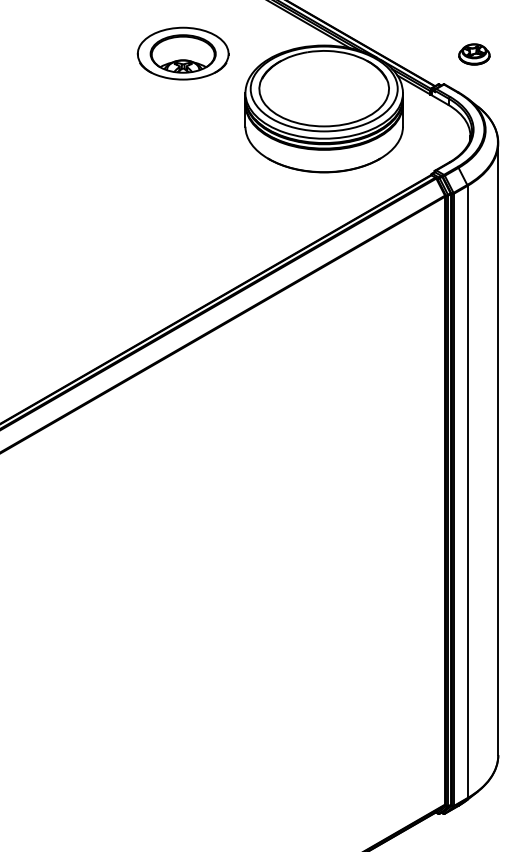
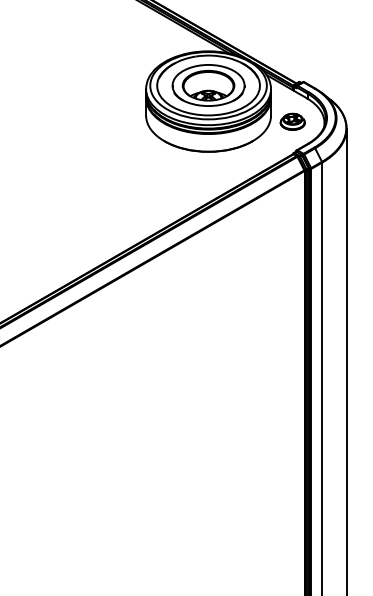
part: (182, 53) -> (208, 85), moved
part: (474, 54) -> (292, 121), moved

